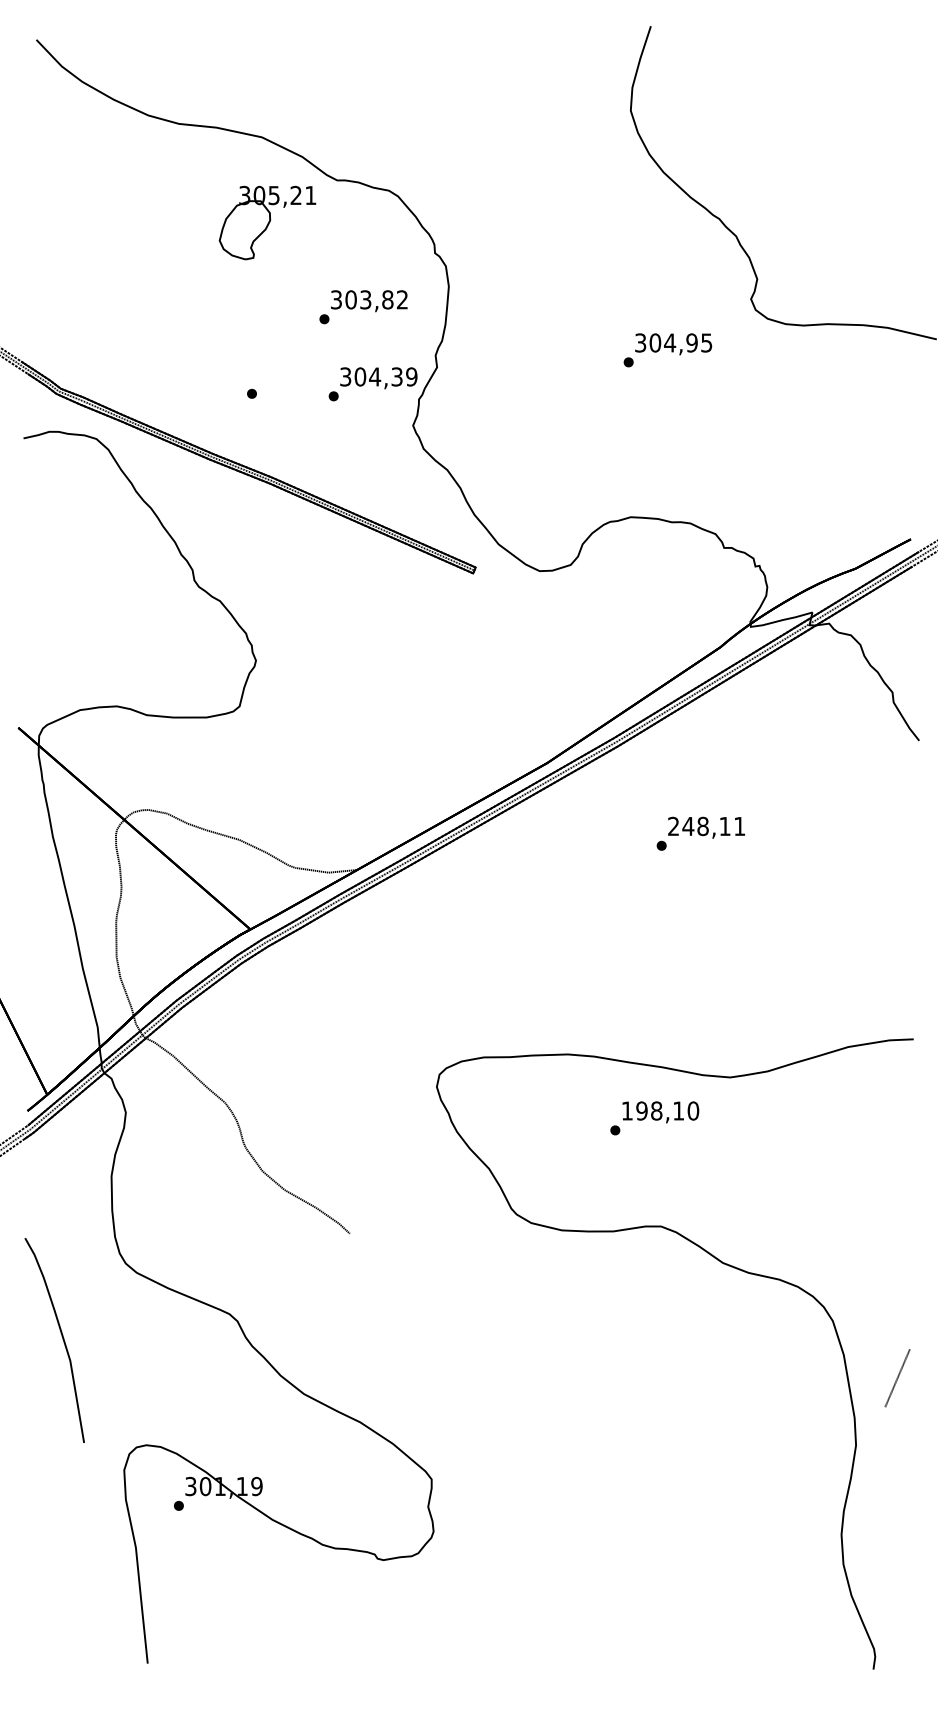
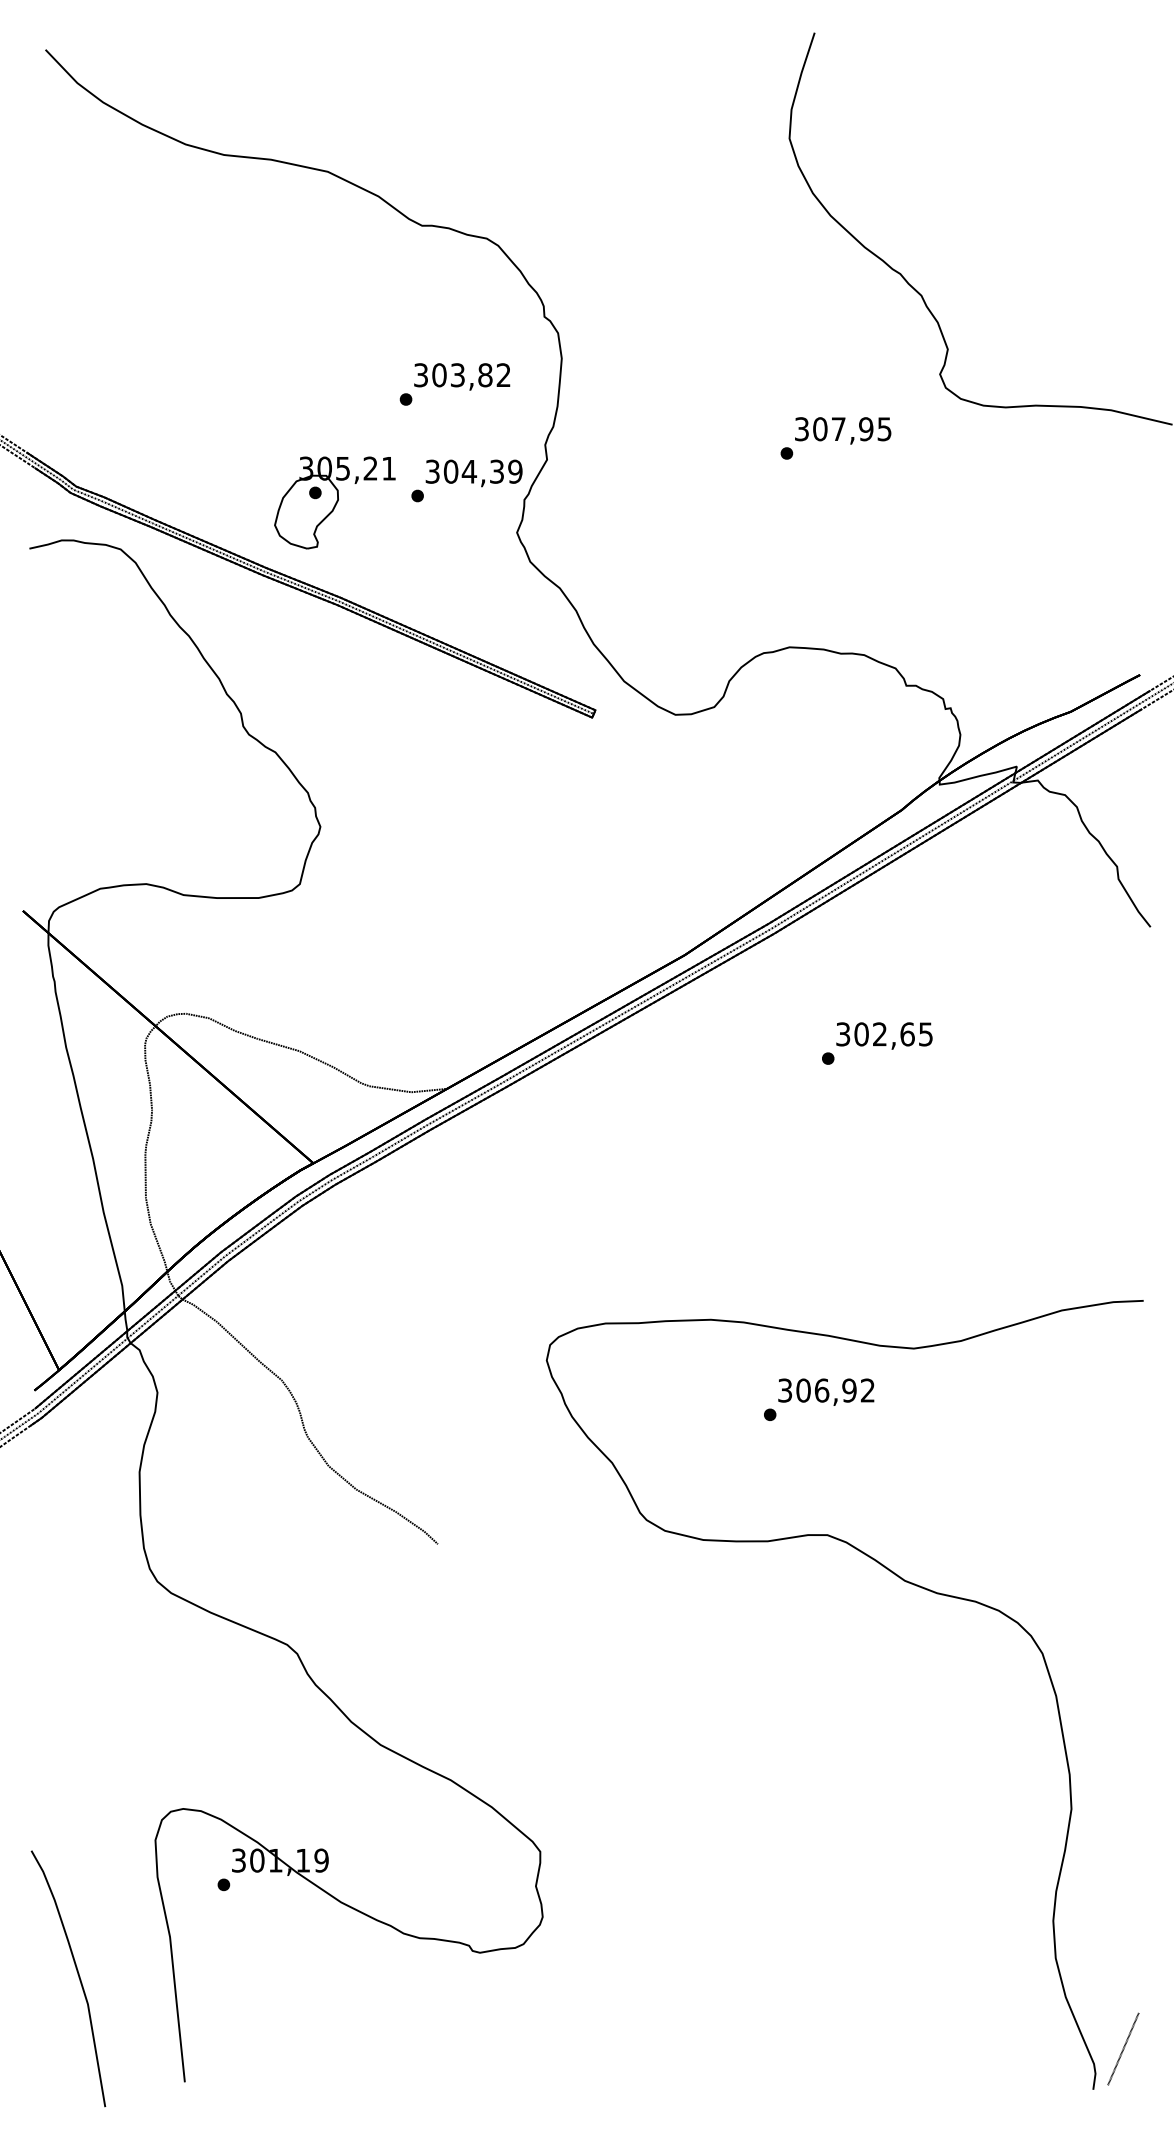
part: (267, 222) -> (334, 502), moved
text: (669, 342) -> (838, 428), 304,95 -> 307,95
text: (706, 826) -> (884, 1034), 248,11 -> 302,65
text: (660, 1110) -> (826, 1390), 198,10 -> 306,92
curve: (61, 1337) -> (77, 1974), moved
line: (897, 1377) -> (1123, 2048), moved

